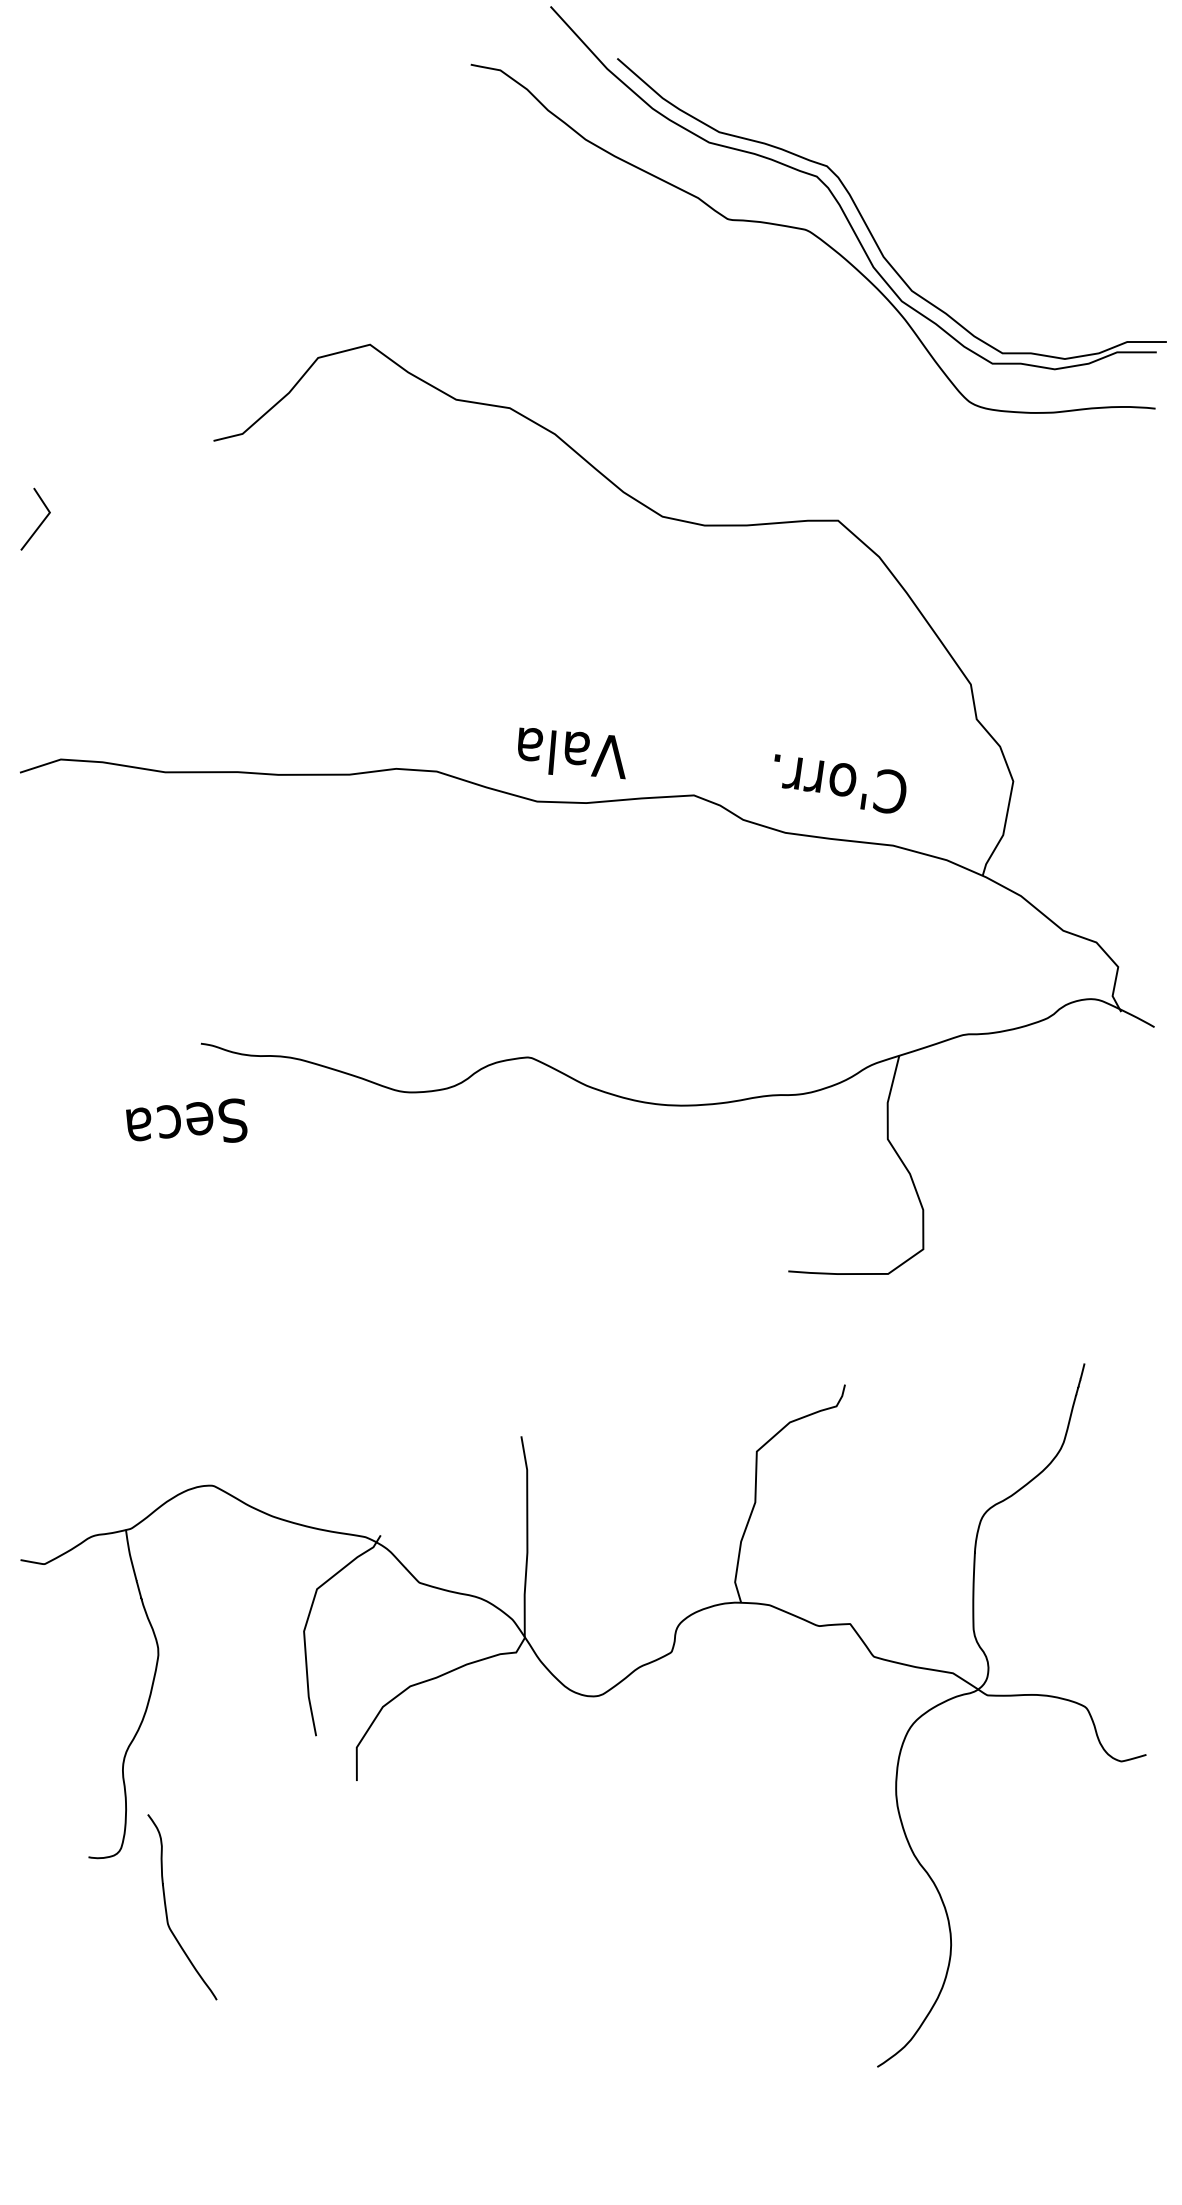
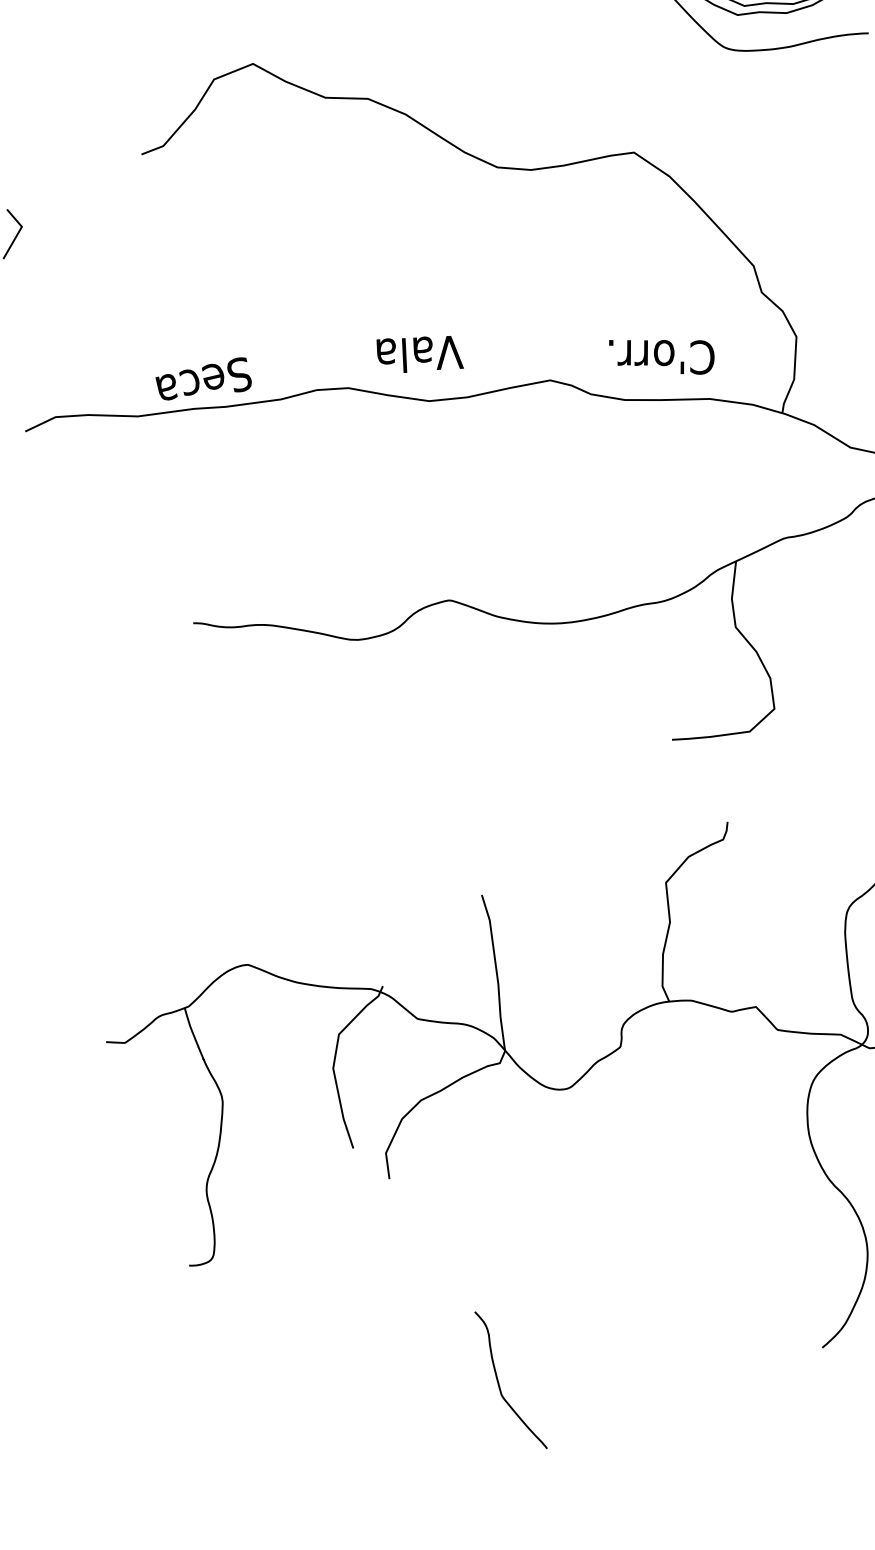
text: (571, 753) -> (419, 354), moved
text: (186, 1120) -> (203, 379), moved
curve: (167, 1911) -> (499, 1385), moved

